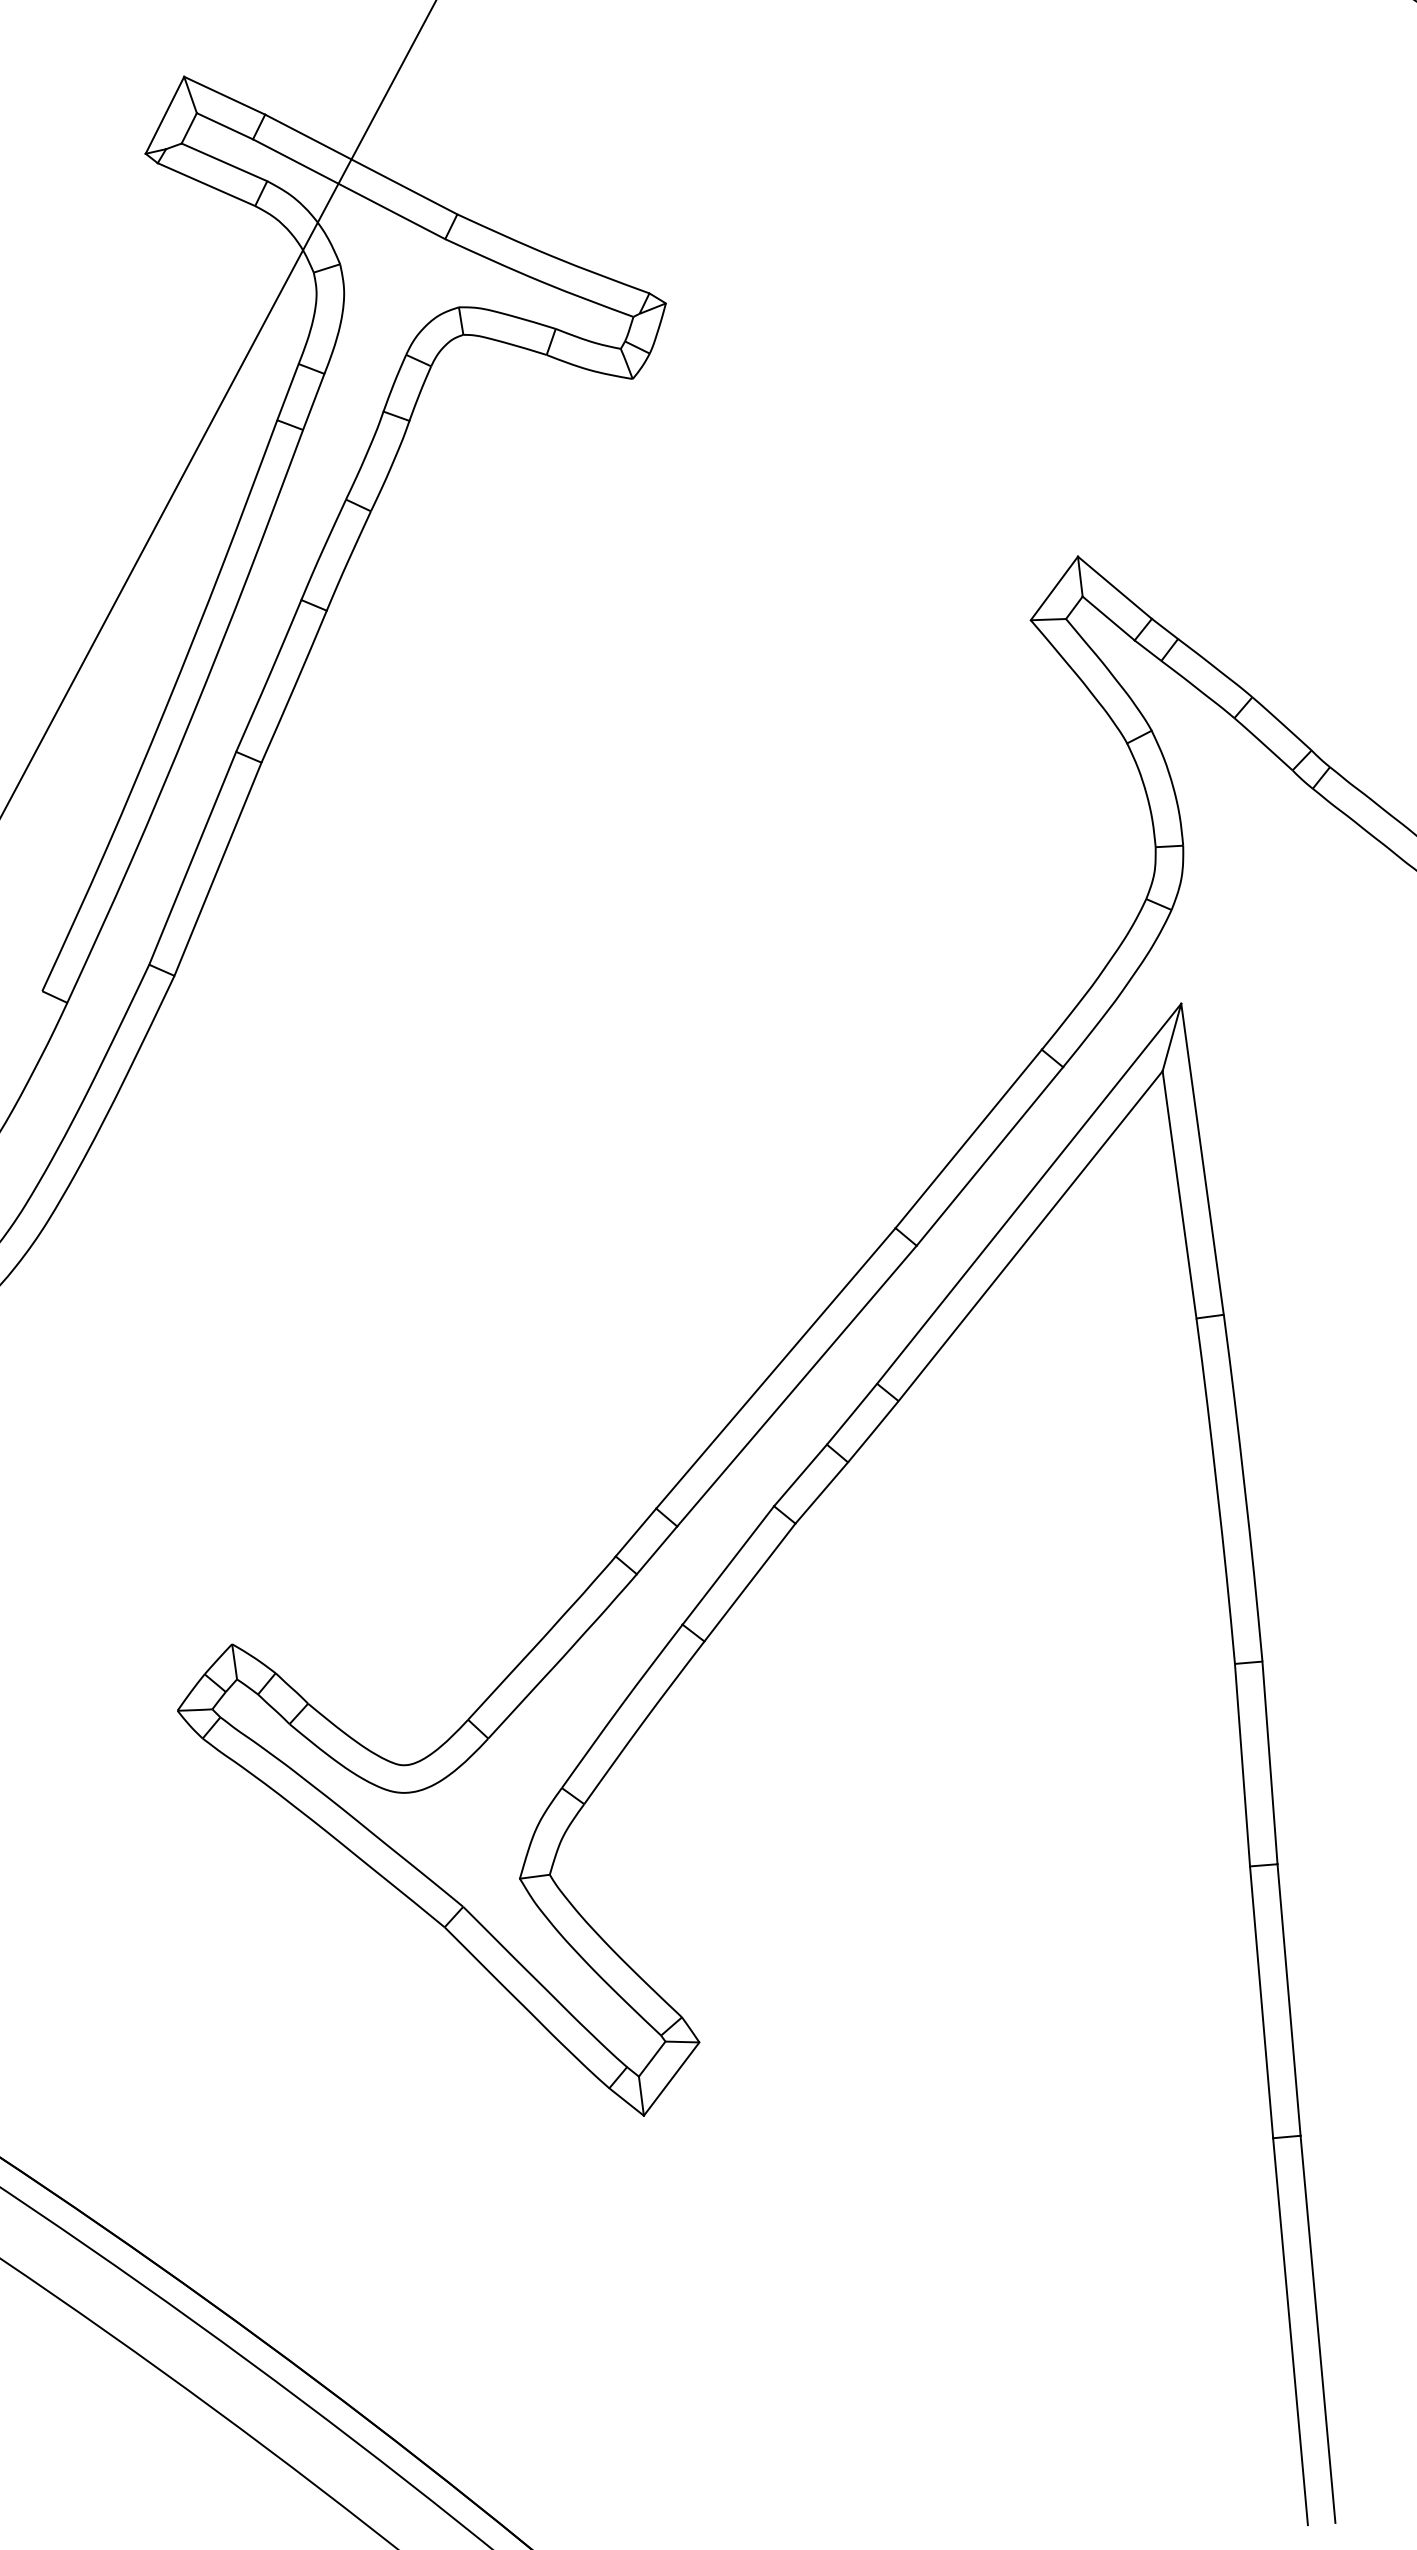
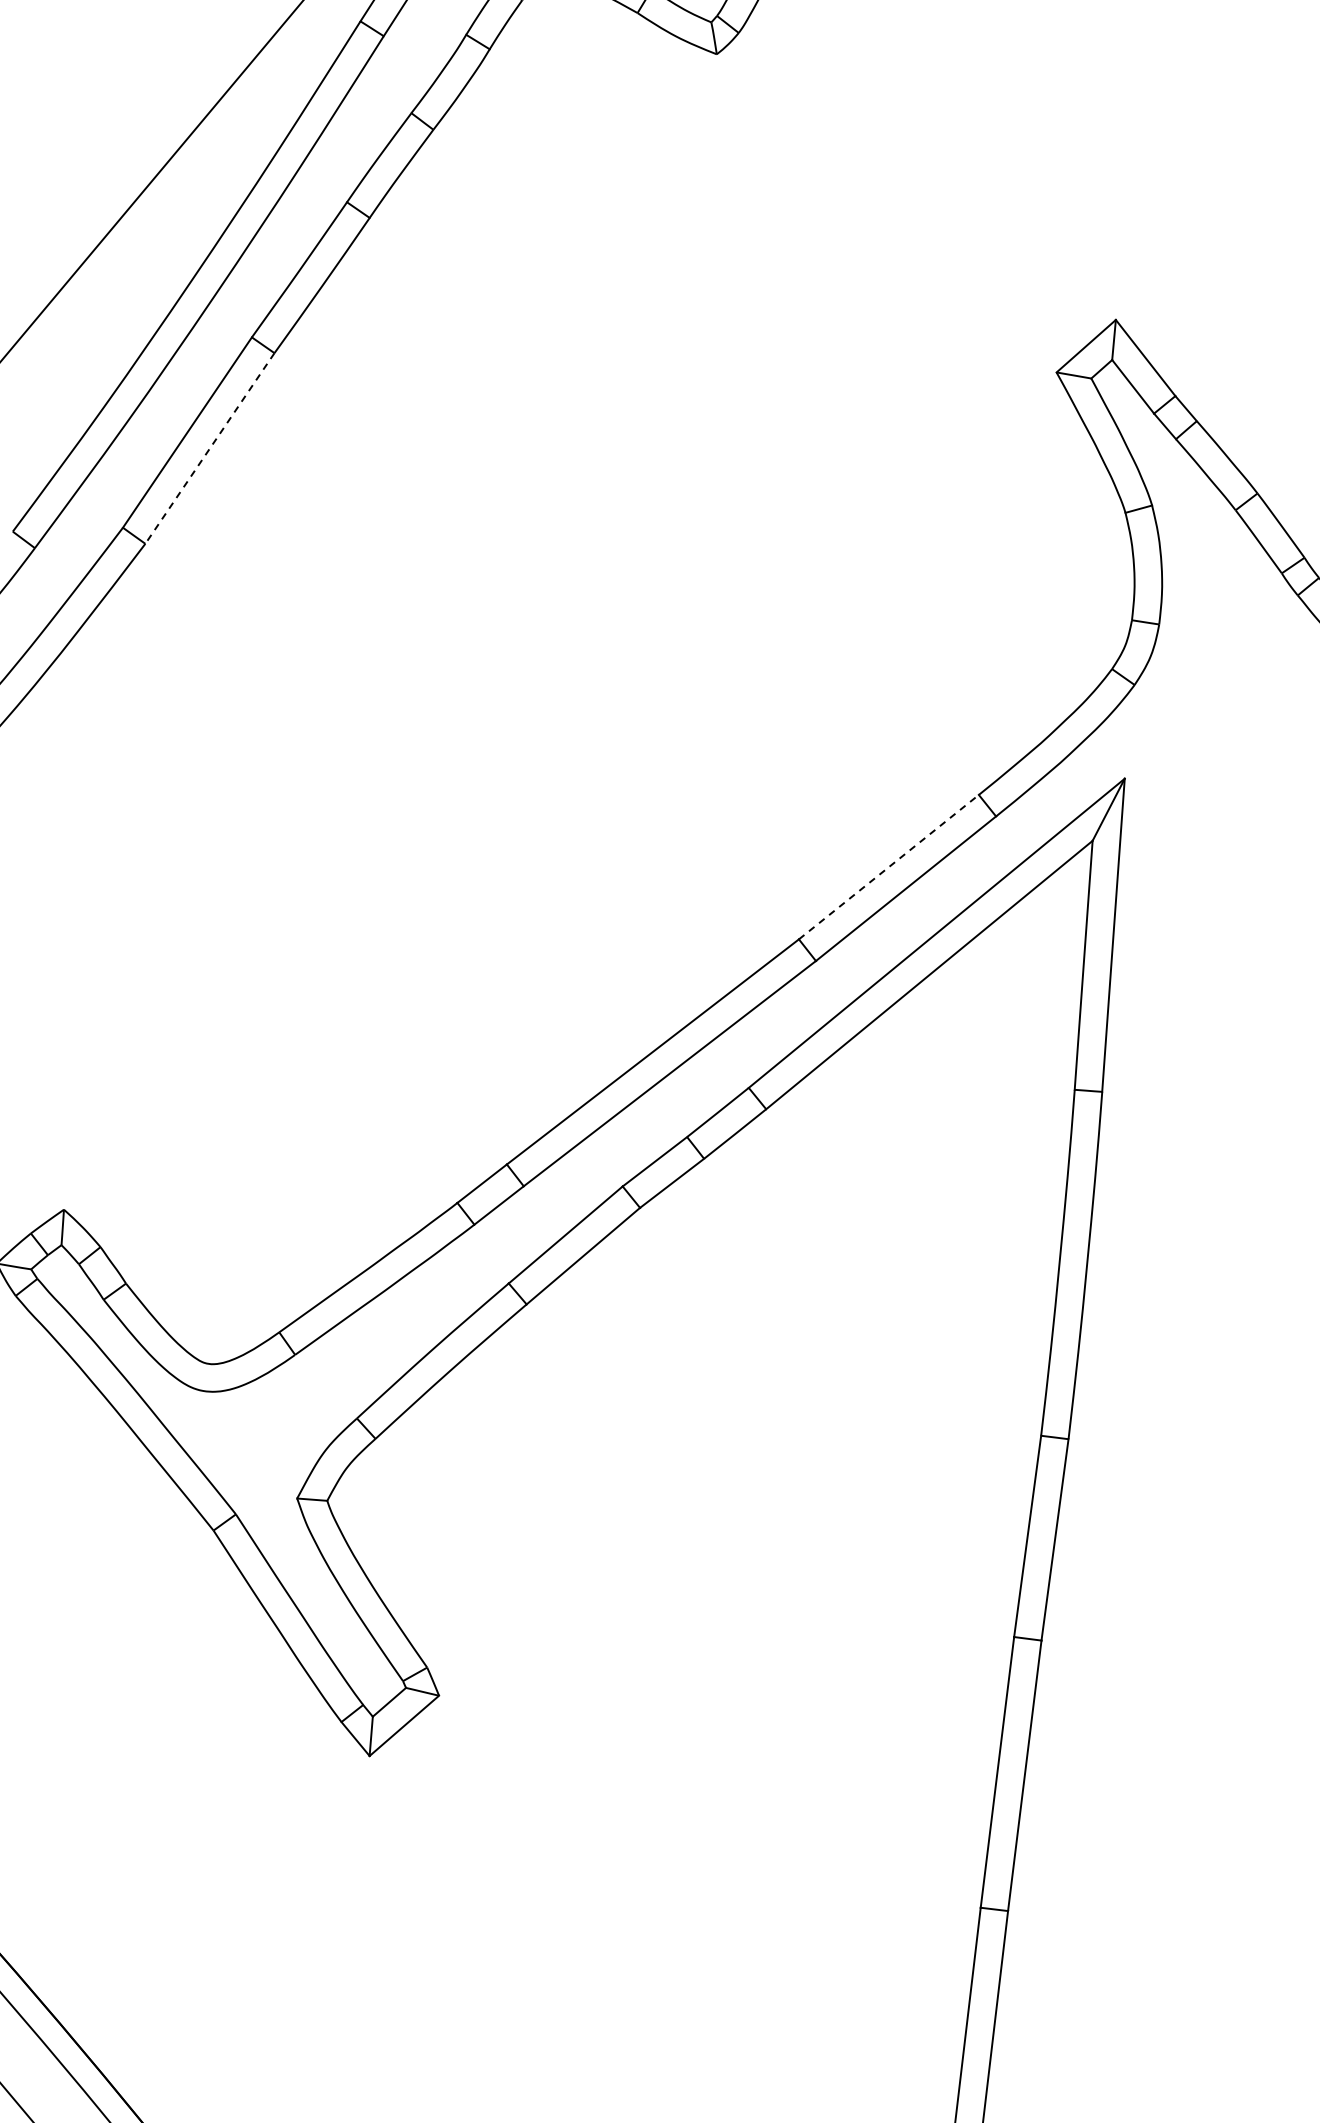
line: (217, 869) -> (209, 448), solid -> dashed
line: (969, 1138) -> (889, 866), solid -> dashed

